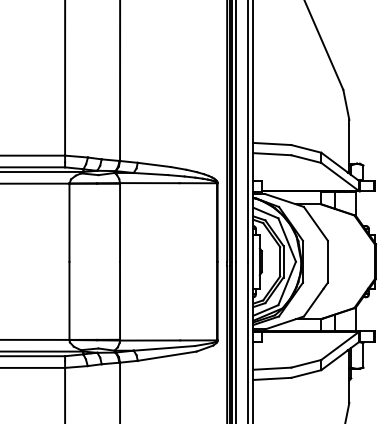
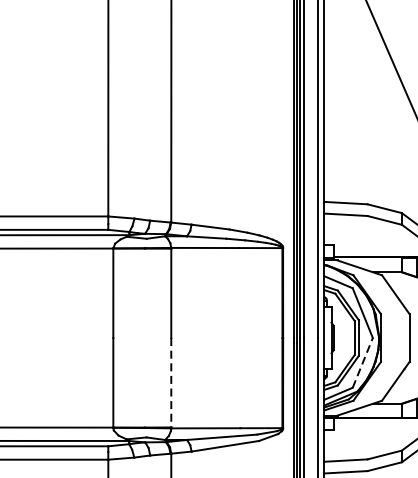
line: (287, 282) -> (363, 361), solid -> dashed
line: (120, 301) -> (171, 383), solid -> dashed

